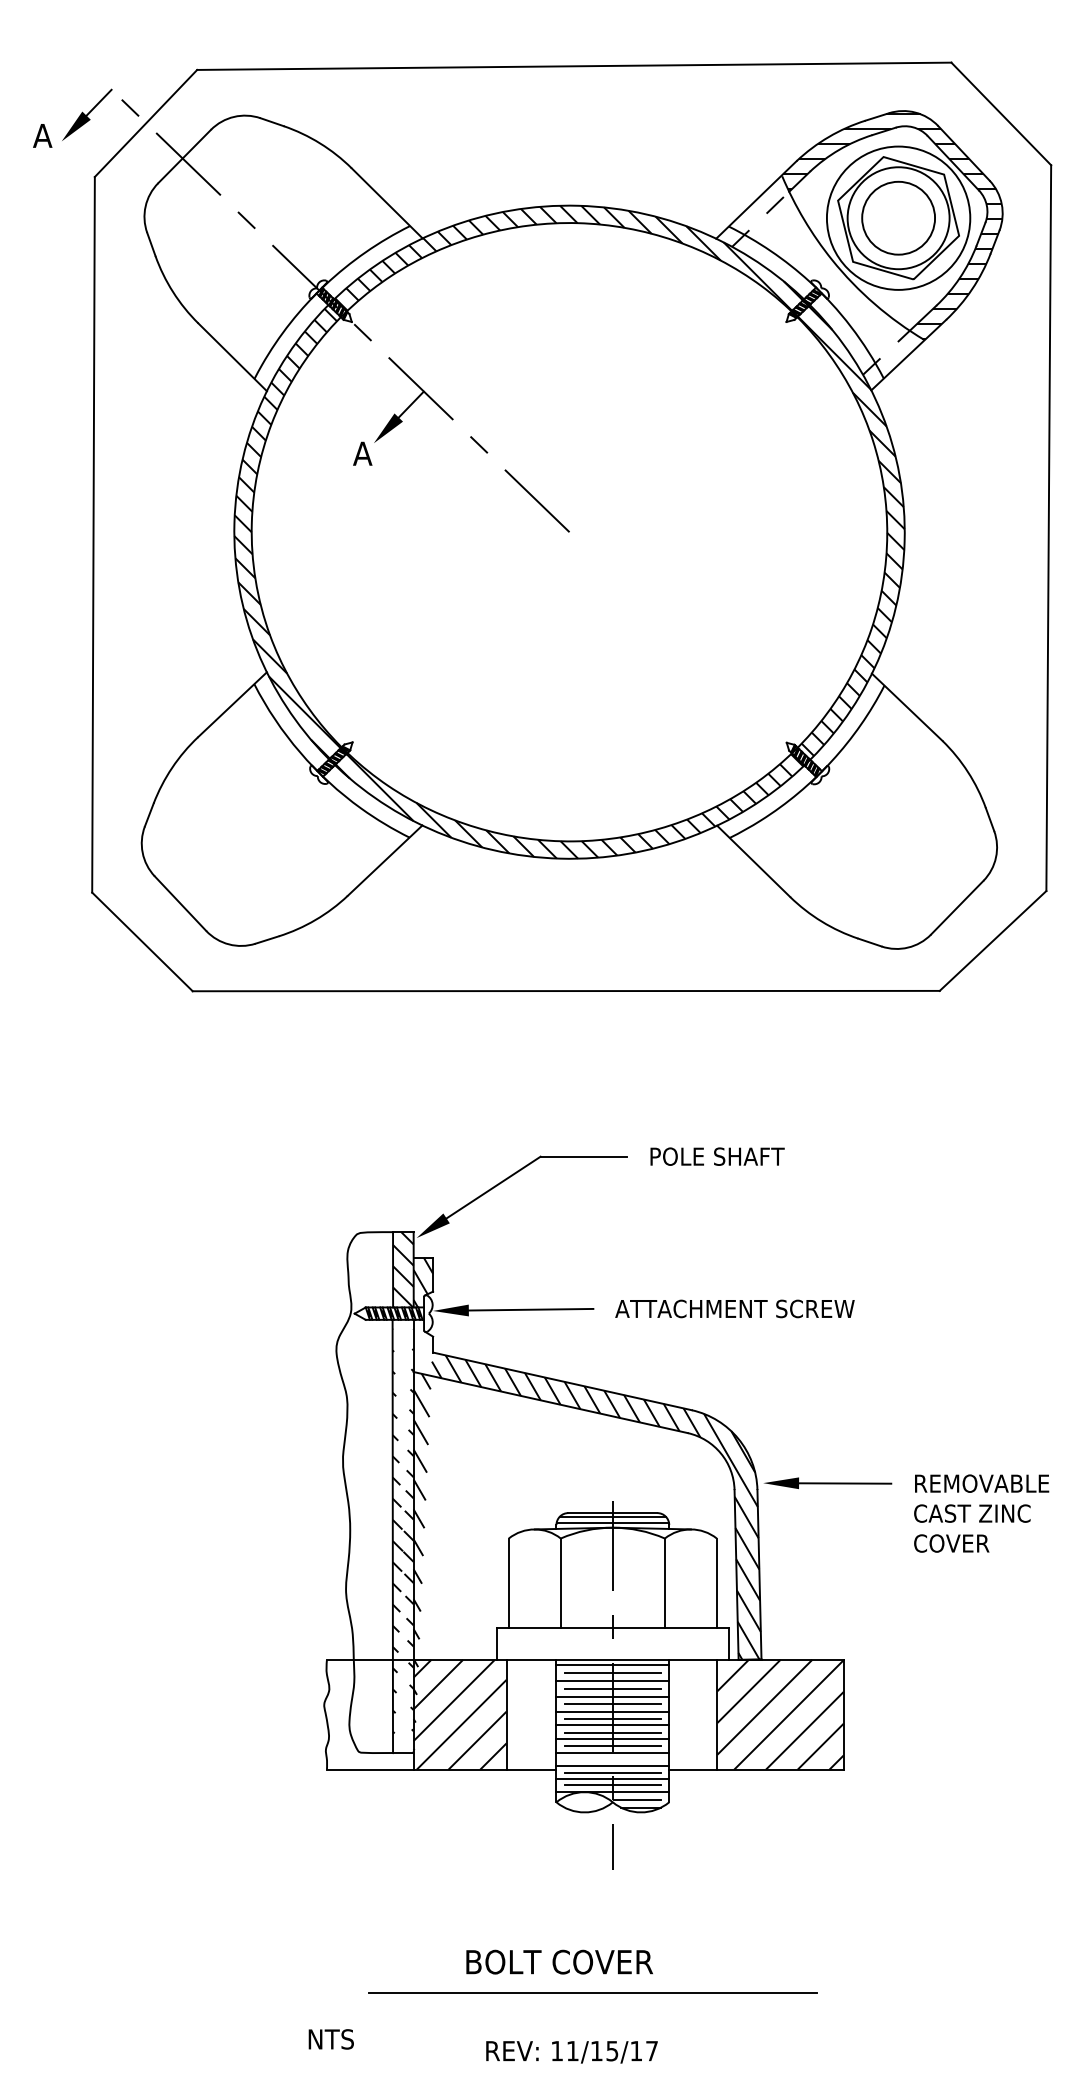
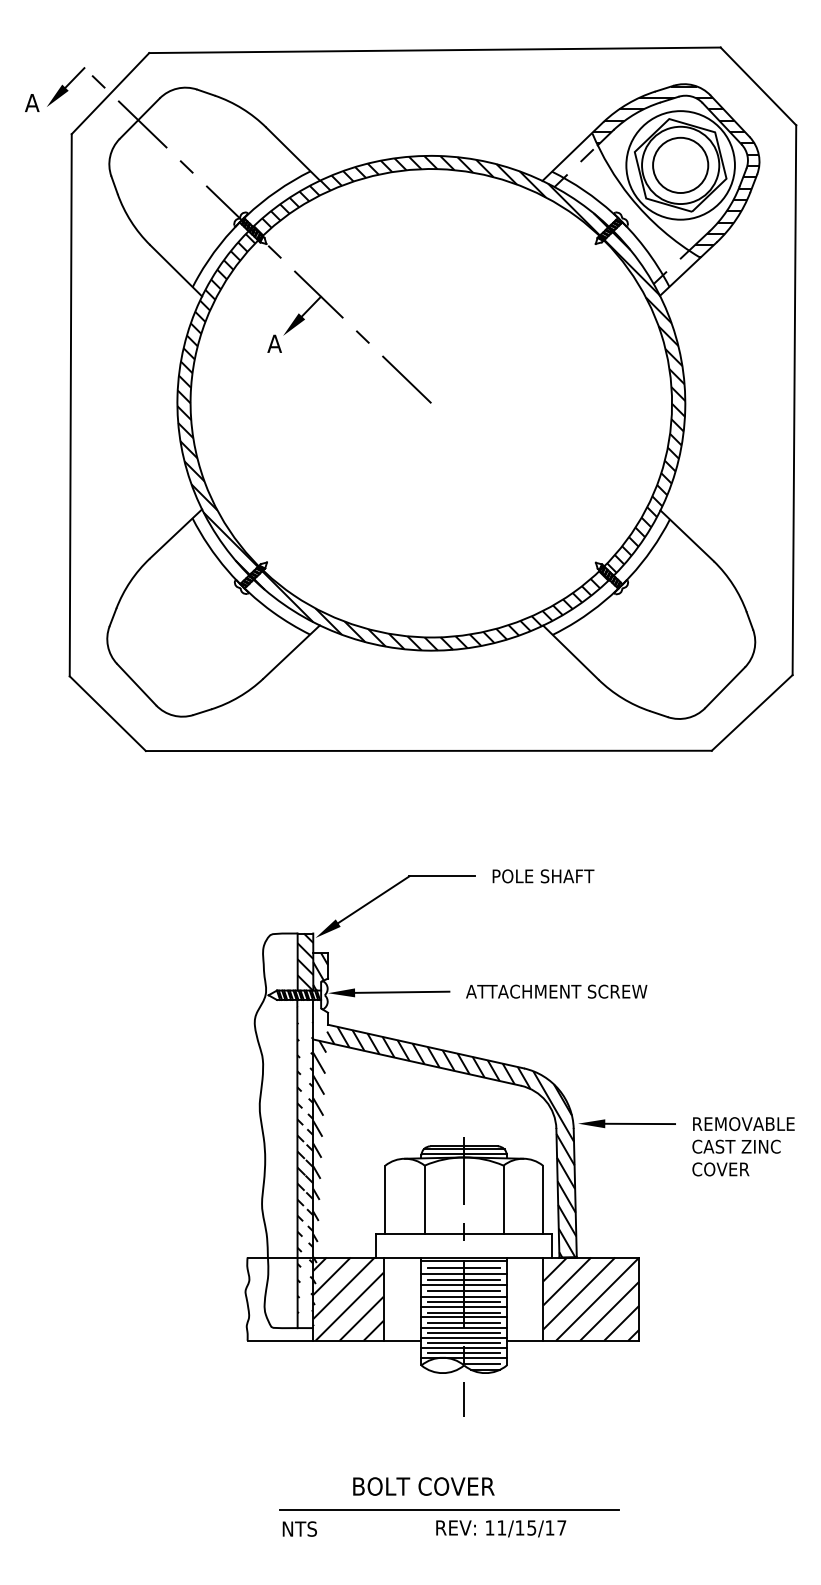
line: (611, 1760) -> (463, 1333), added
text: (330, 2038) -> (299, 1528), moved
text: (572, 2051) -> (501, 1528), moved

